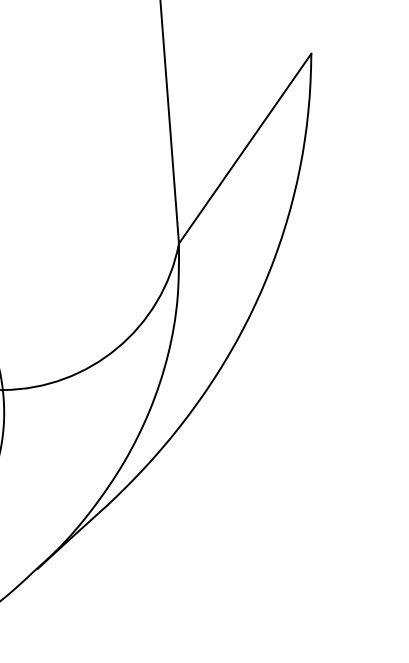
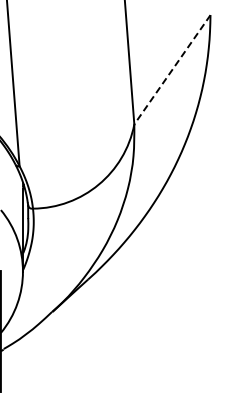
line: (245, 148) -> (172, 69), solid -> dashed

